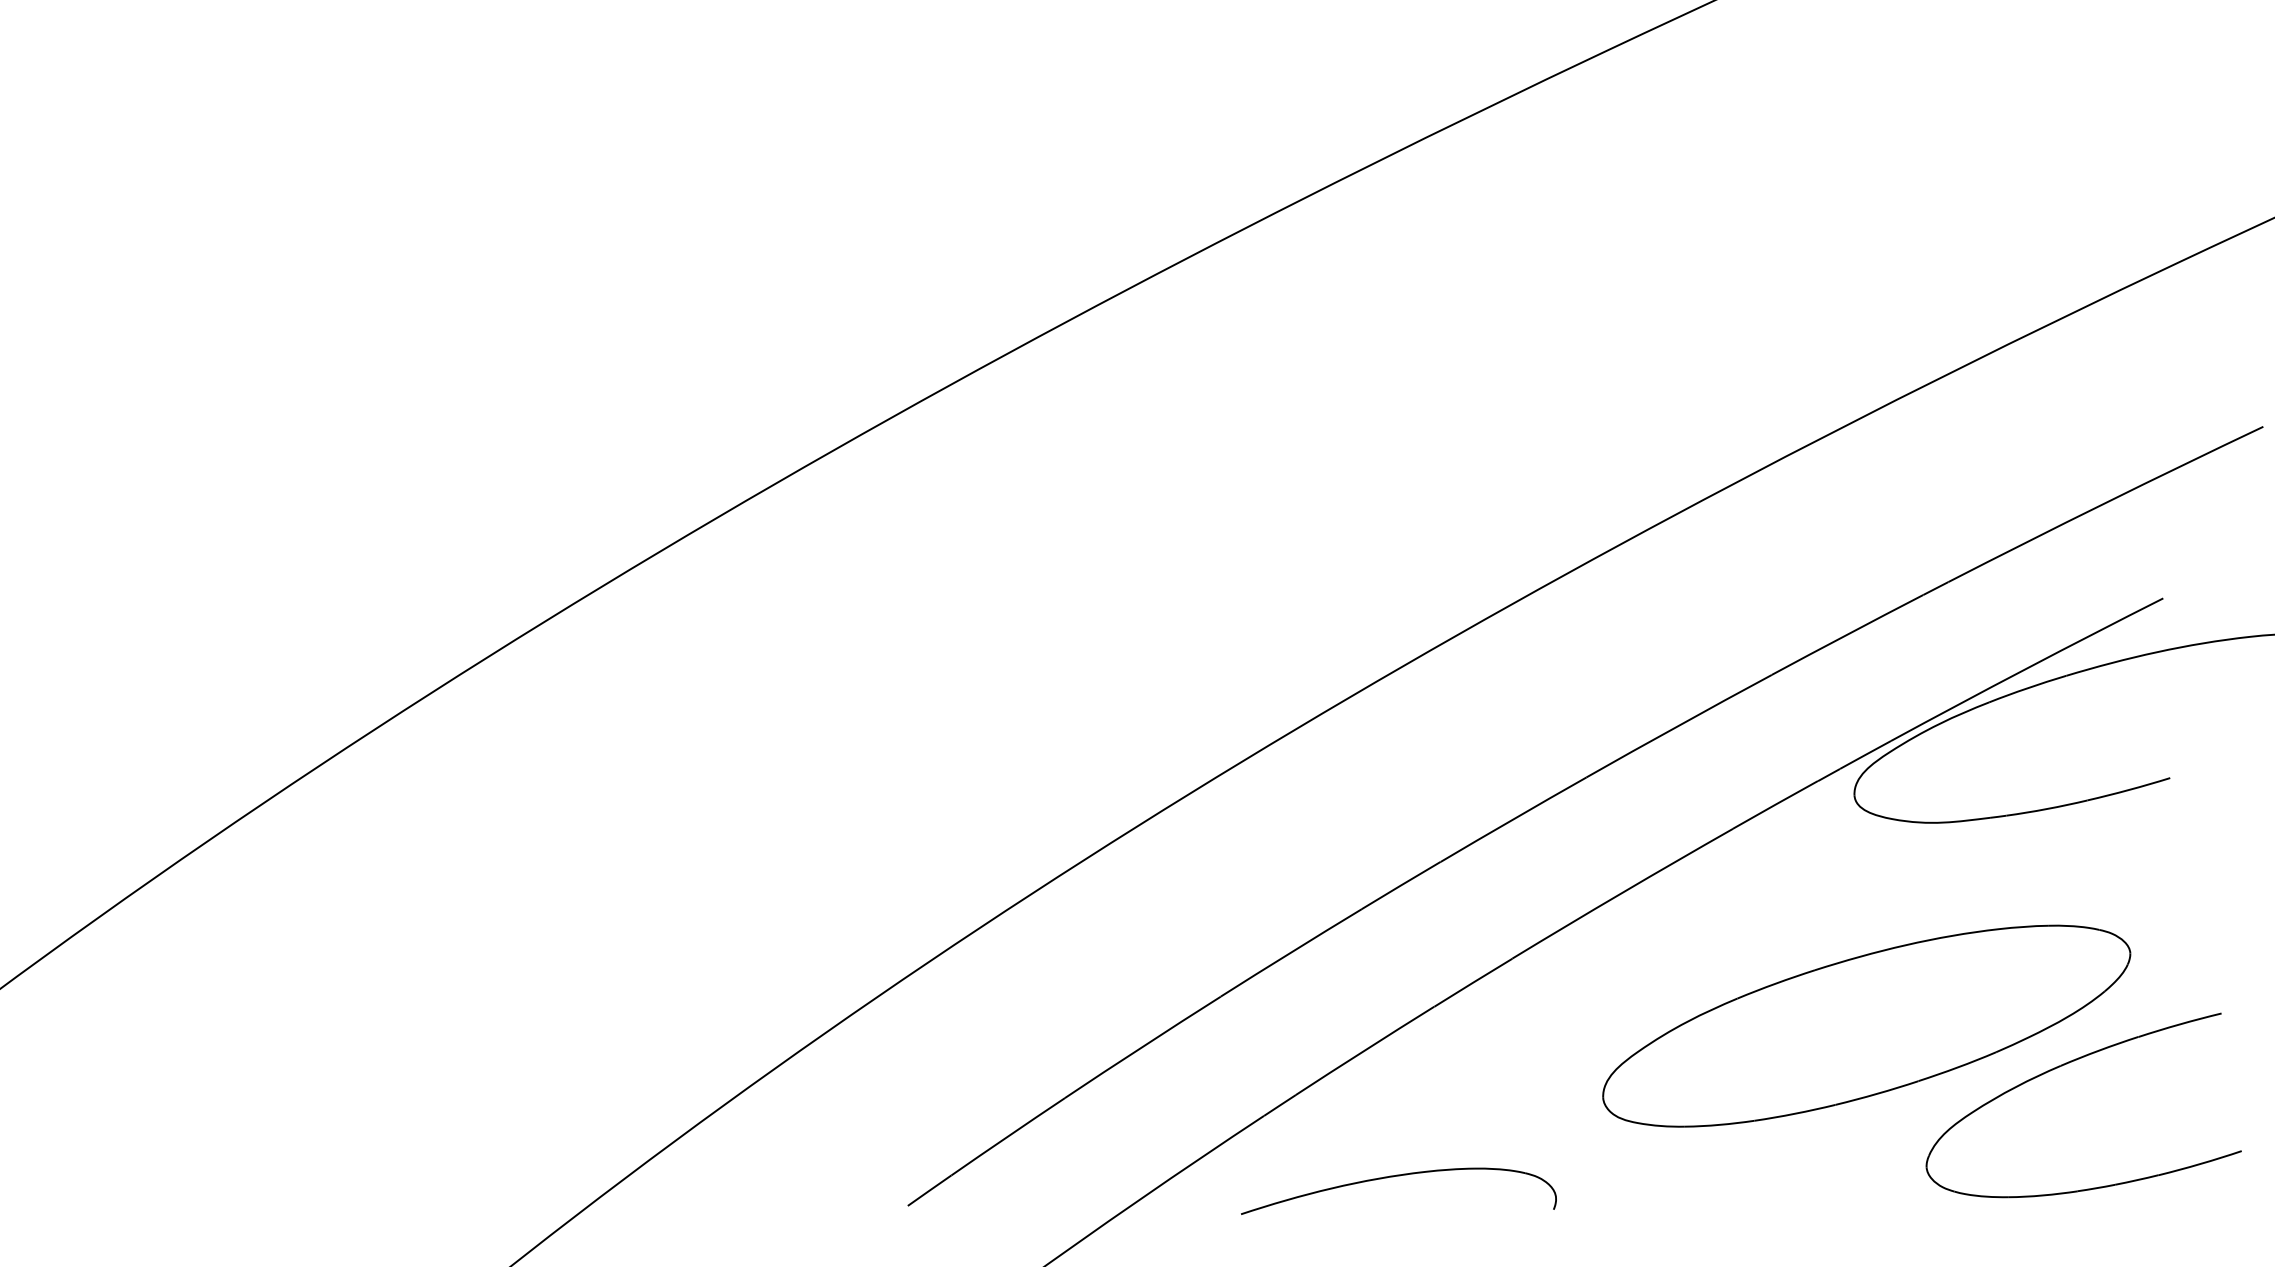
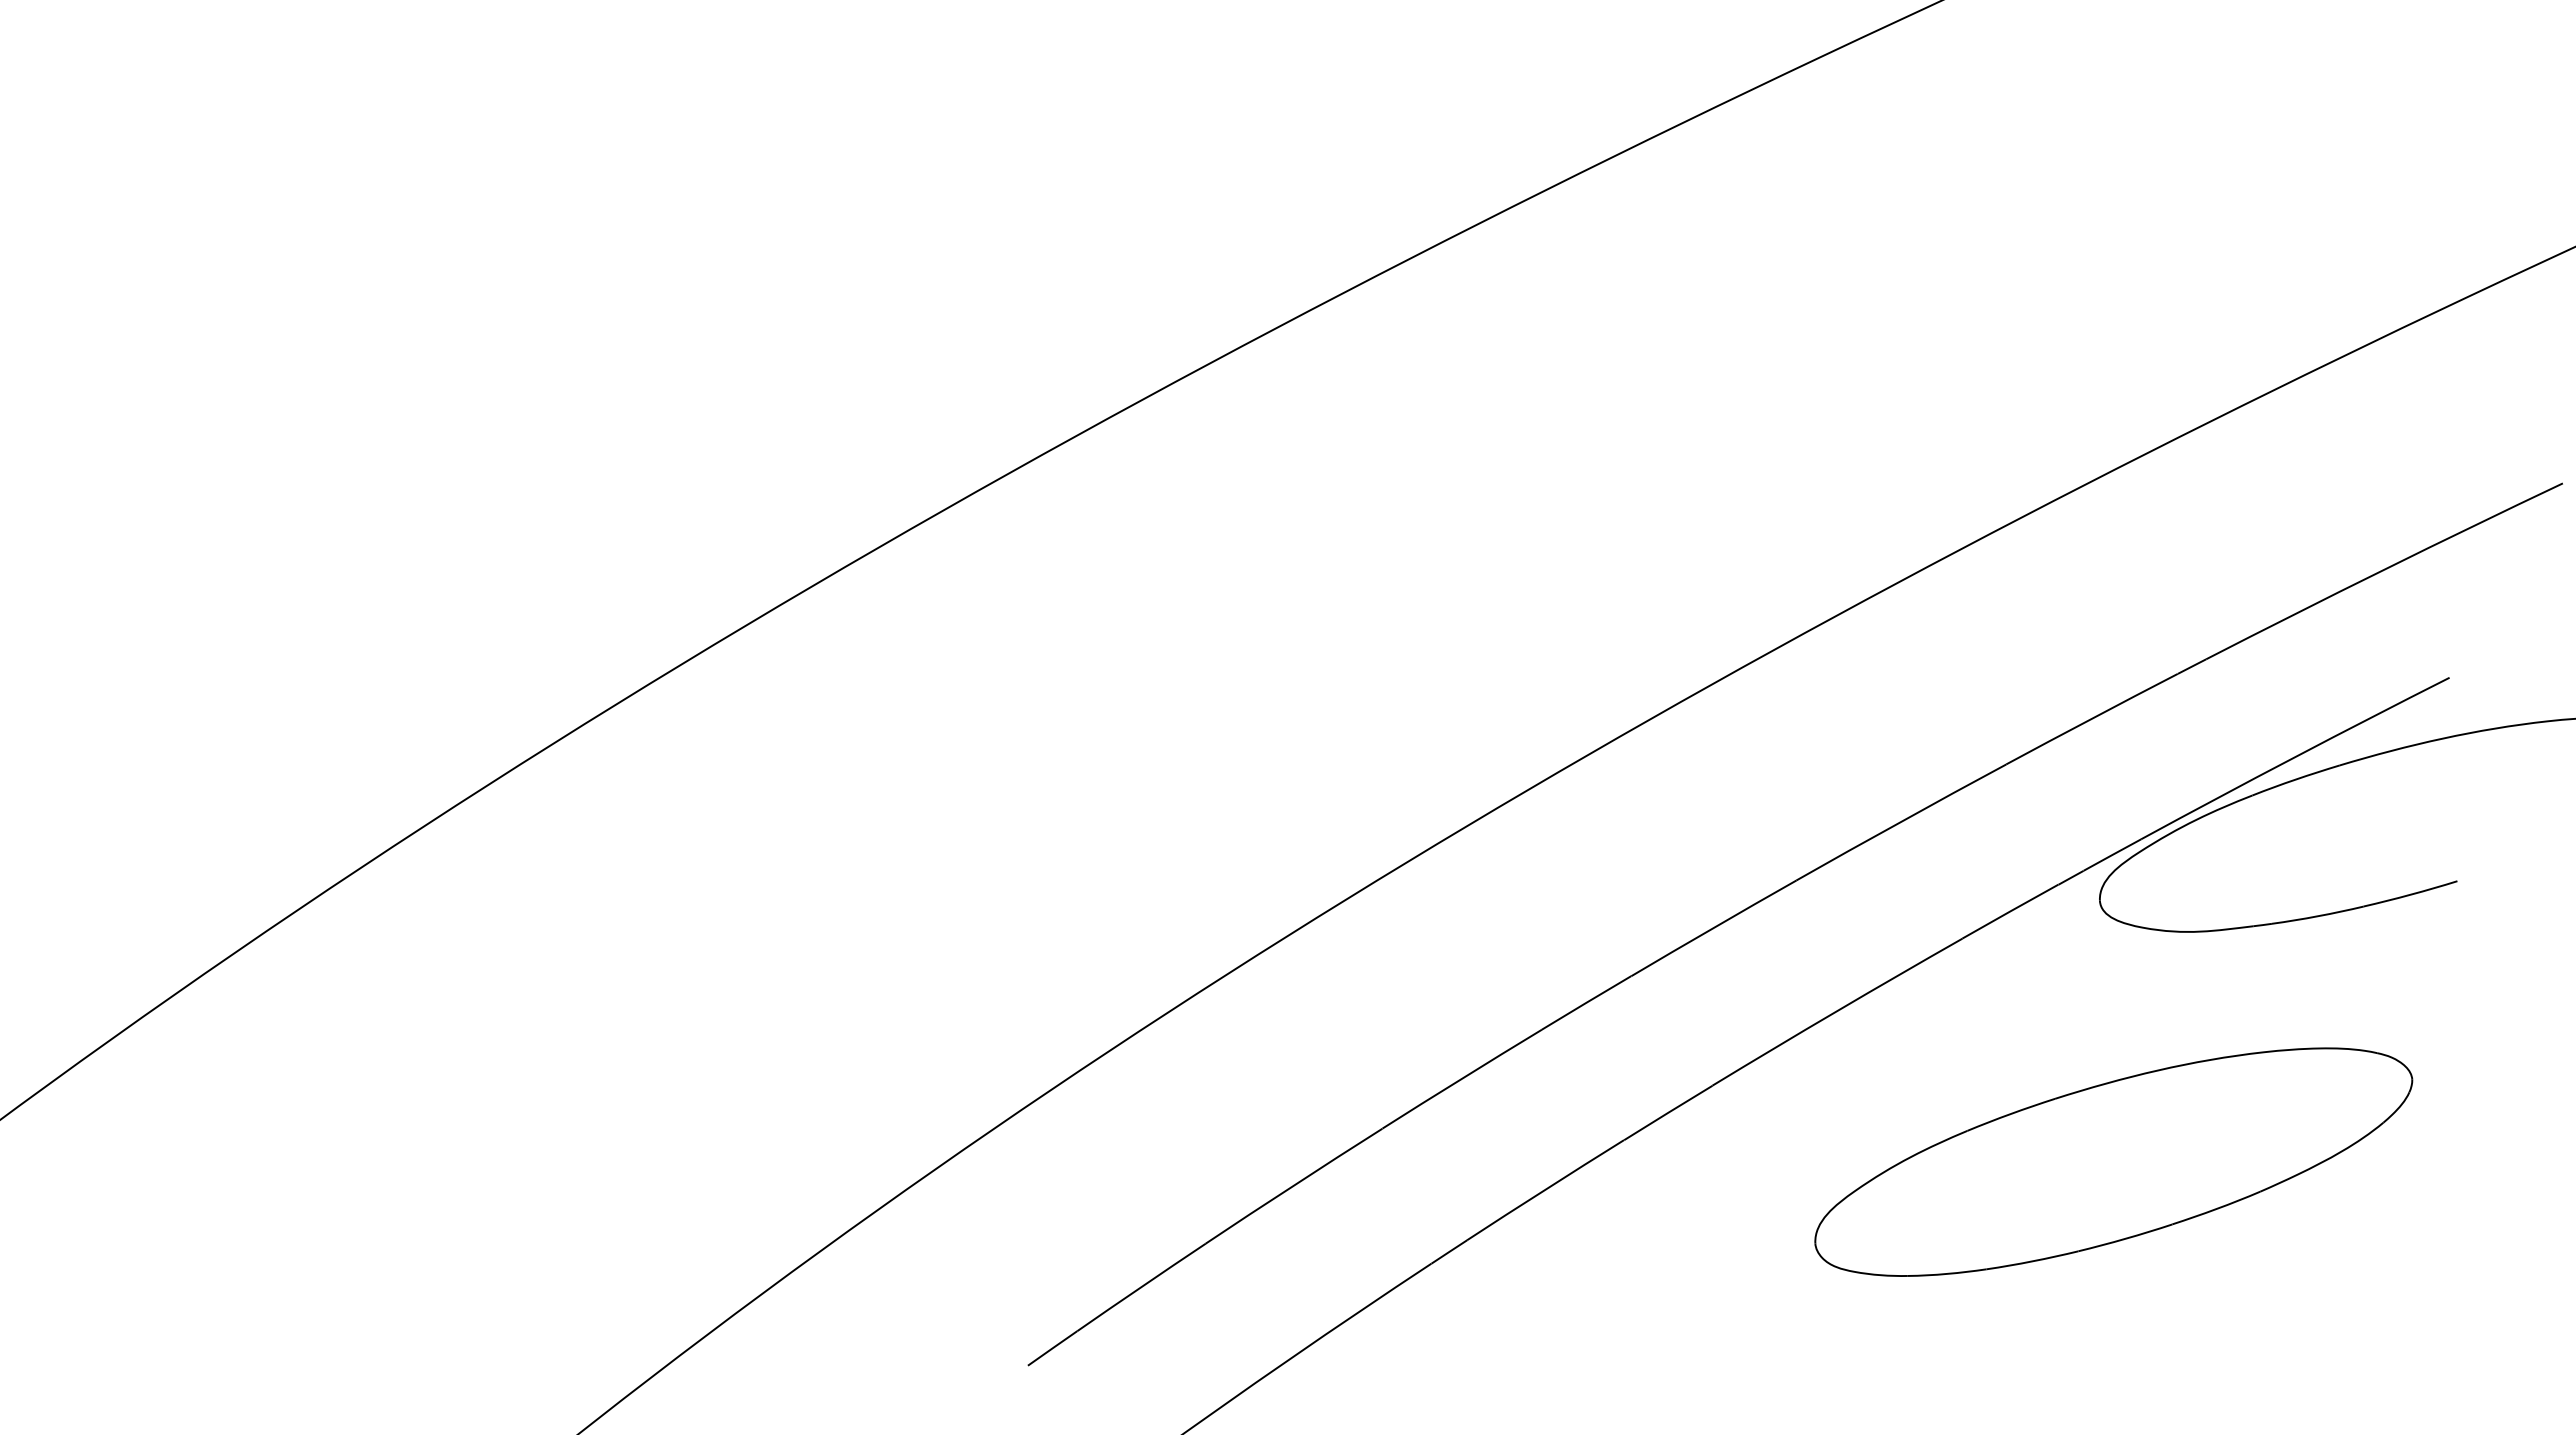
part: (2066, 1064) -> (2340, 1205), removed
part: (1398, 1176) -> (1583, 1332), removed

